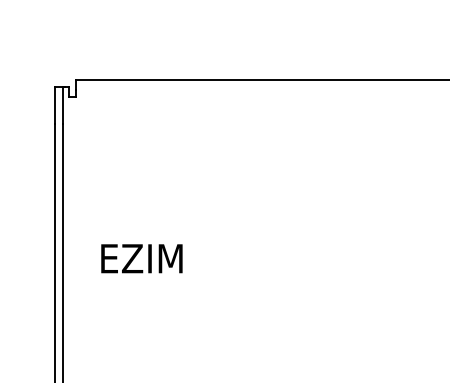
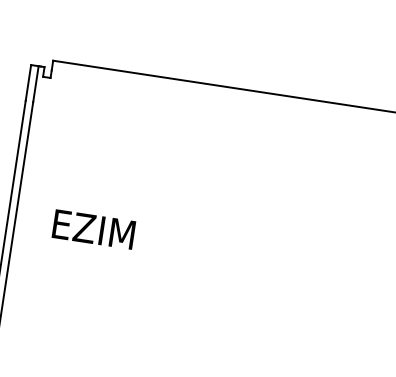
text: (141, 258) -> (93, 229), moved

